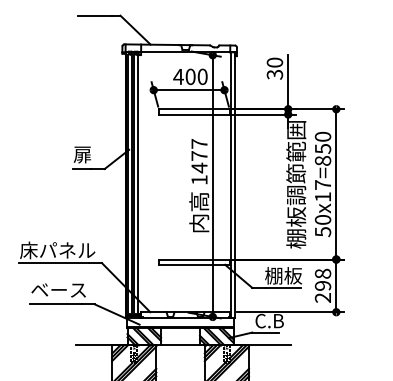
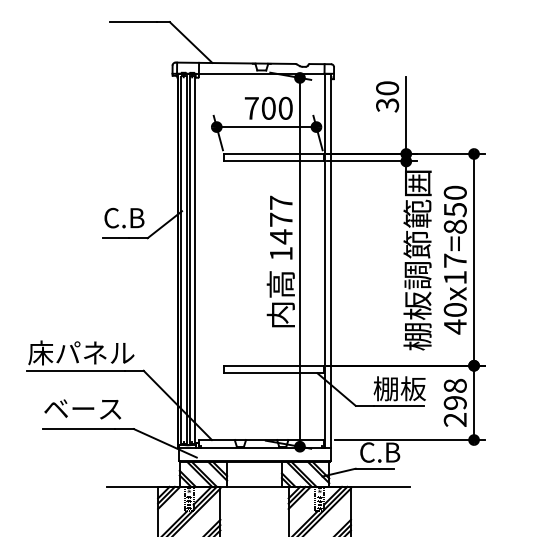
text: (178, 76) -> (251, 107), 400 -> 700
text: (87, 154) -> (123, 217), 扉 -> C.B
text: (323, 231) -> (455, 326), 50x17=850 -> 40x17=850

